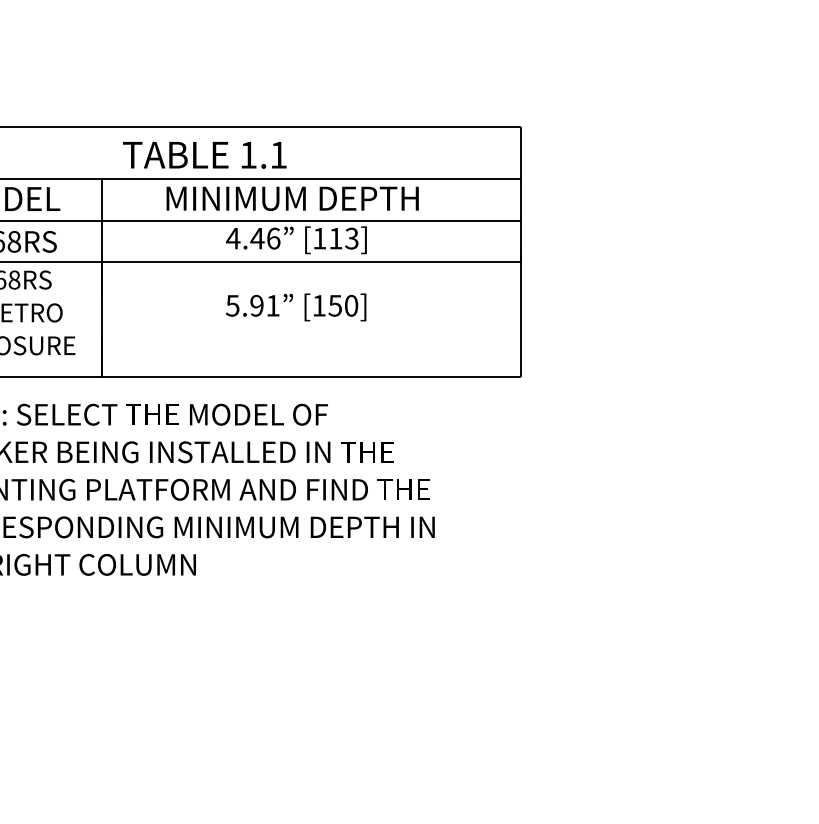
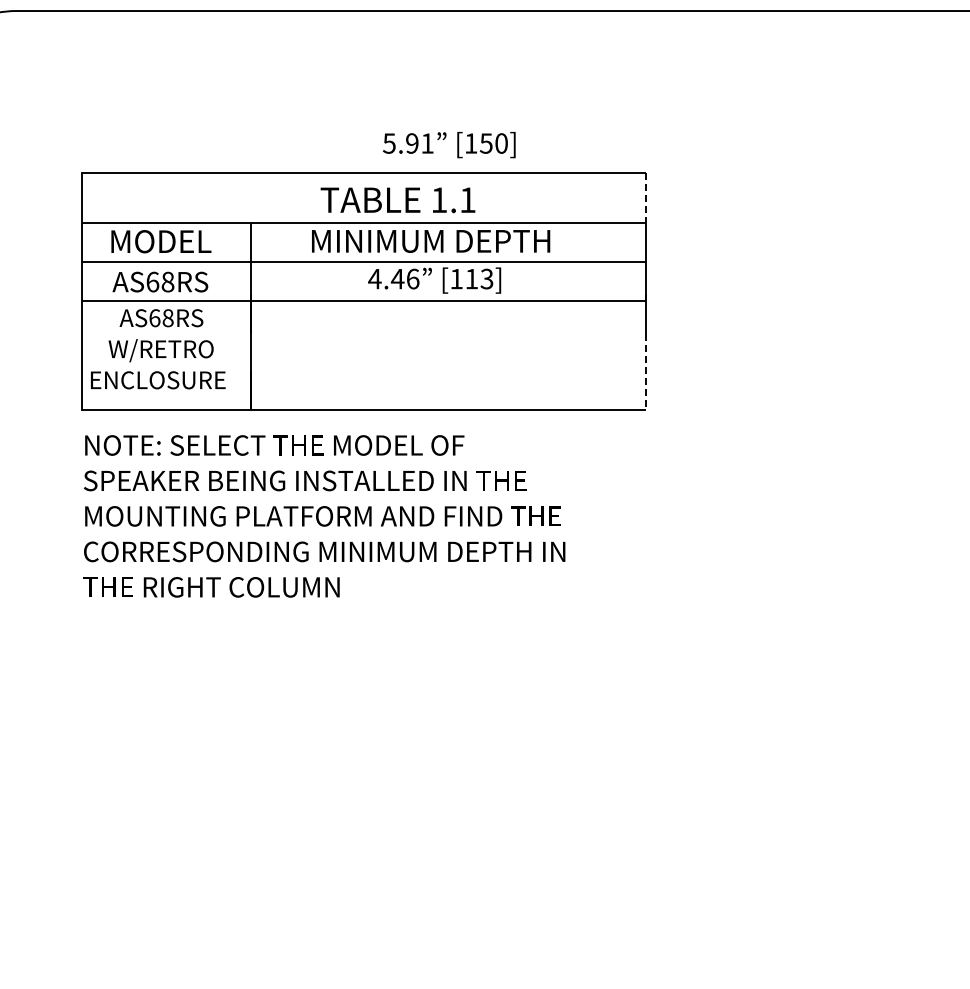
line: (520, 153) -> (646, 198), solid -> dashed
text: (204, 155) -> (397, 200), moved
text: (296, 307) -> (449, 145), moved
line: (520, 337) -> (646, 372), solid -> dashed

